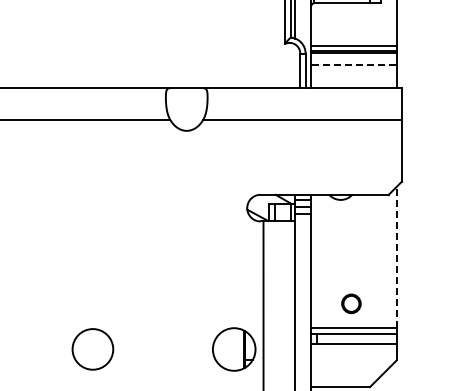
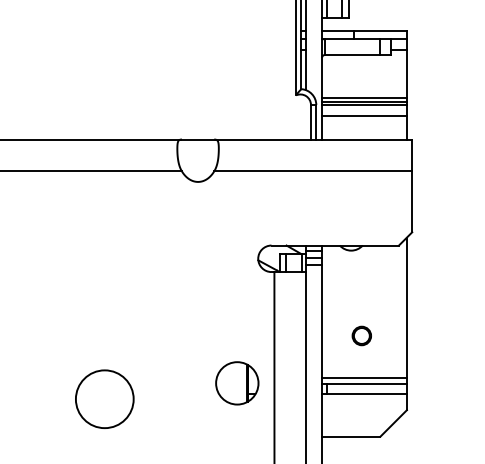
line: (355, 65) -> (365, 116), dashed -> solid
line: (396, 257) -> (406, 307), dashed -> solid
part: (351, 303) -> (361, 335), moved
circle: (92, 349) -> (104, 399), size x1.43
part: (234, 349) -> (237, 383), moved

